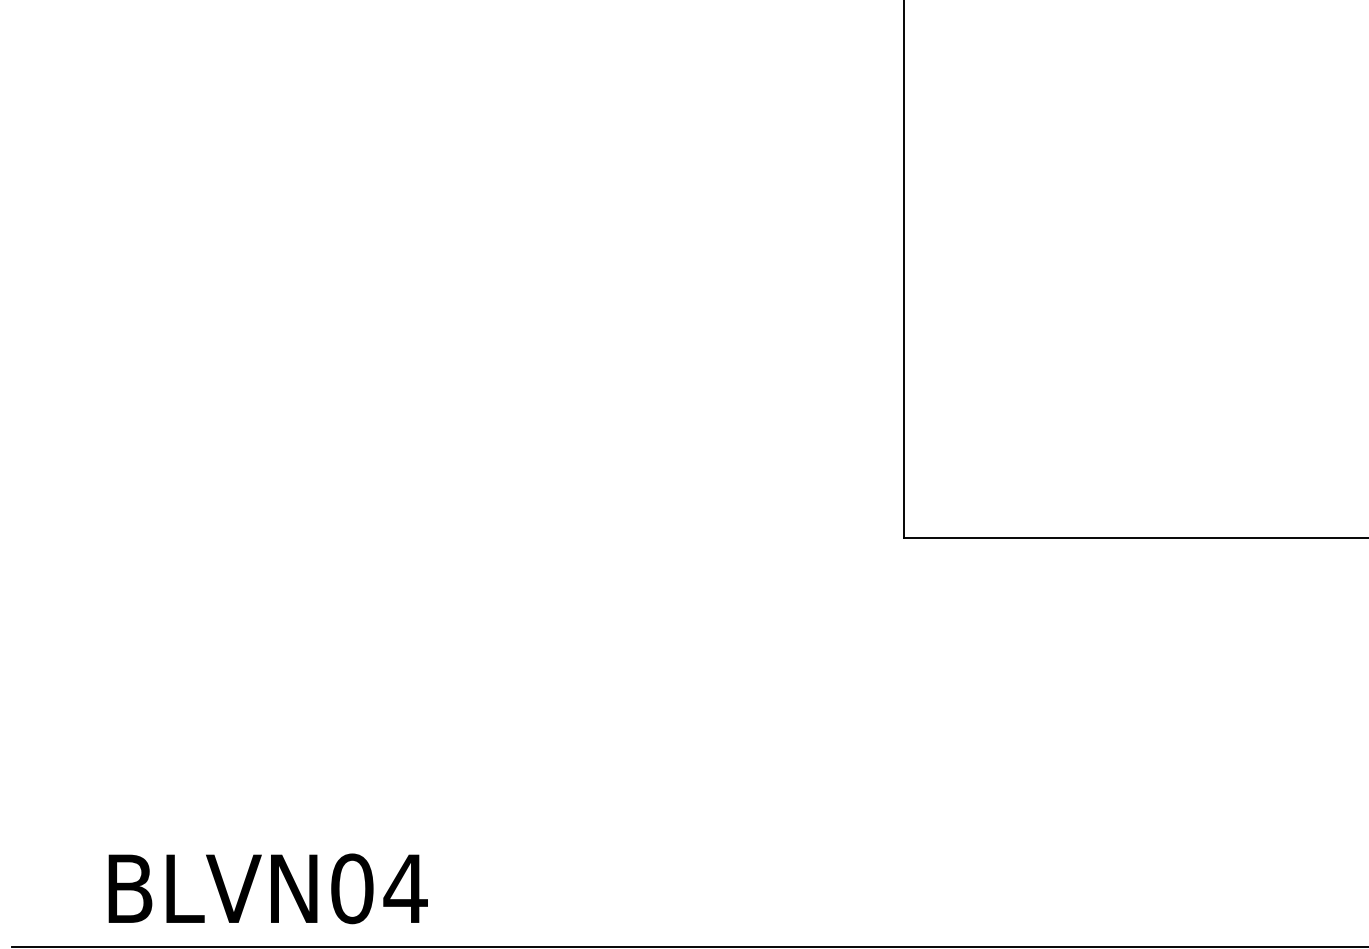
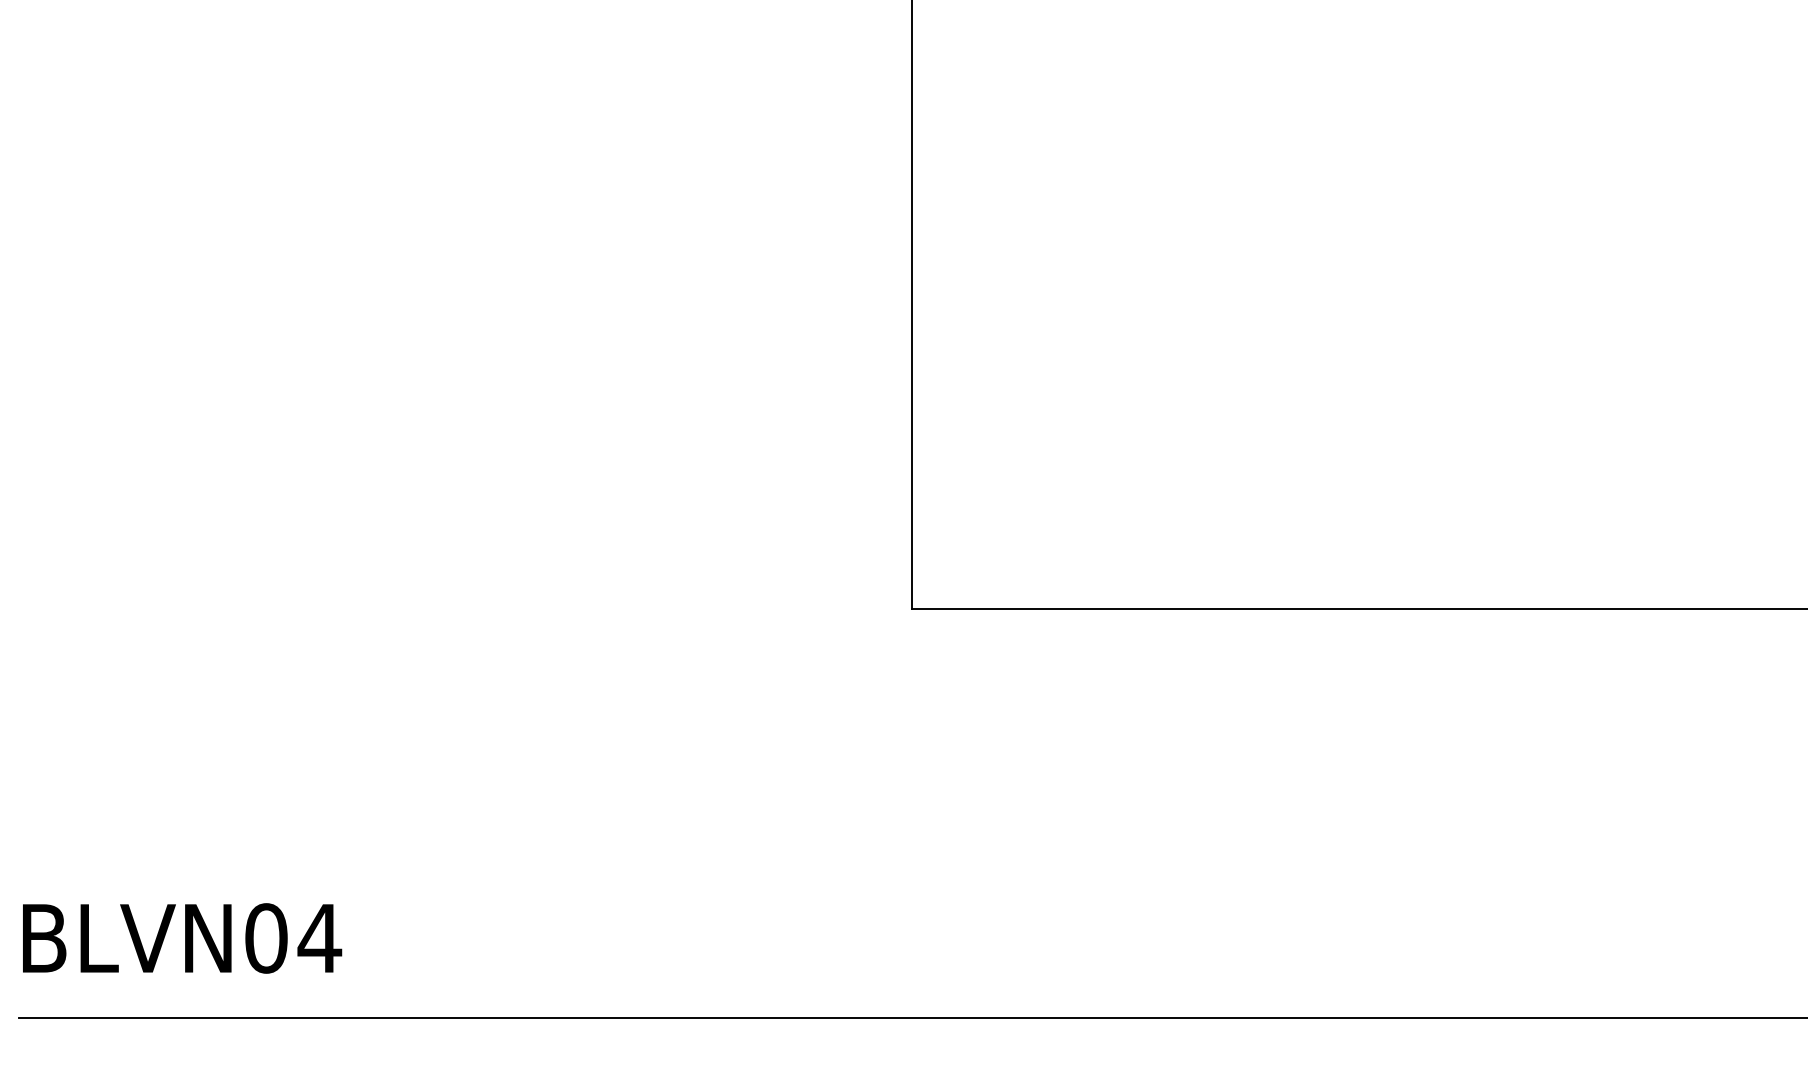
text: (268, 888) -> (182, 938), moved

